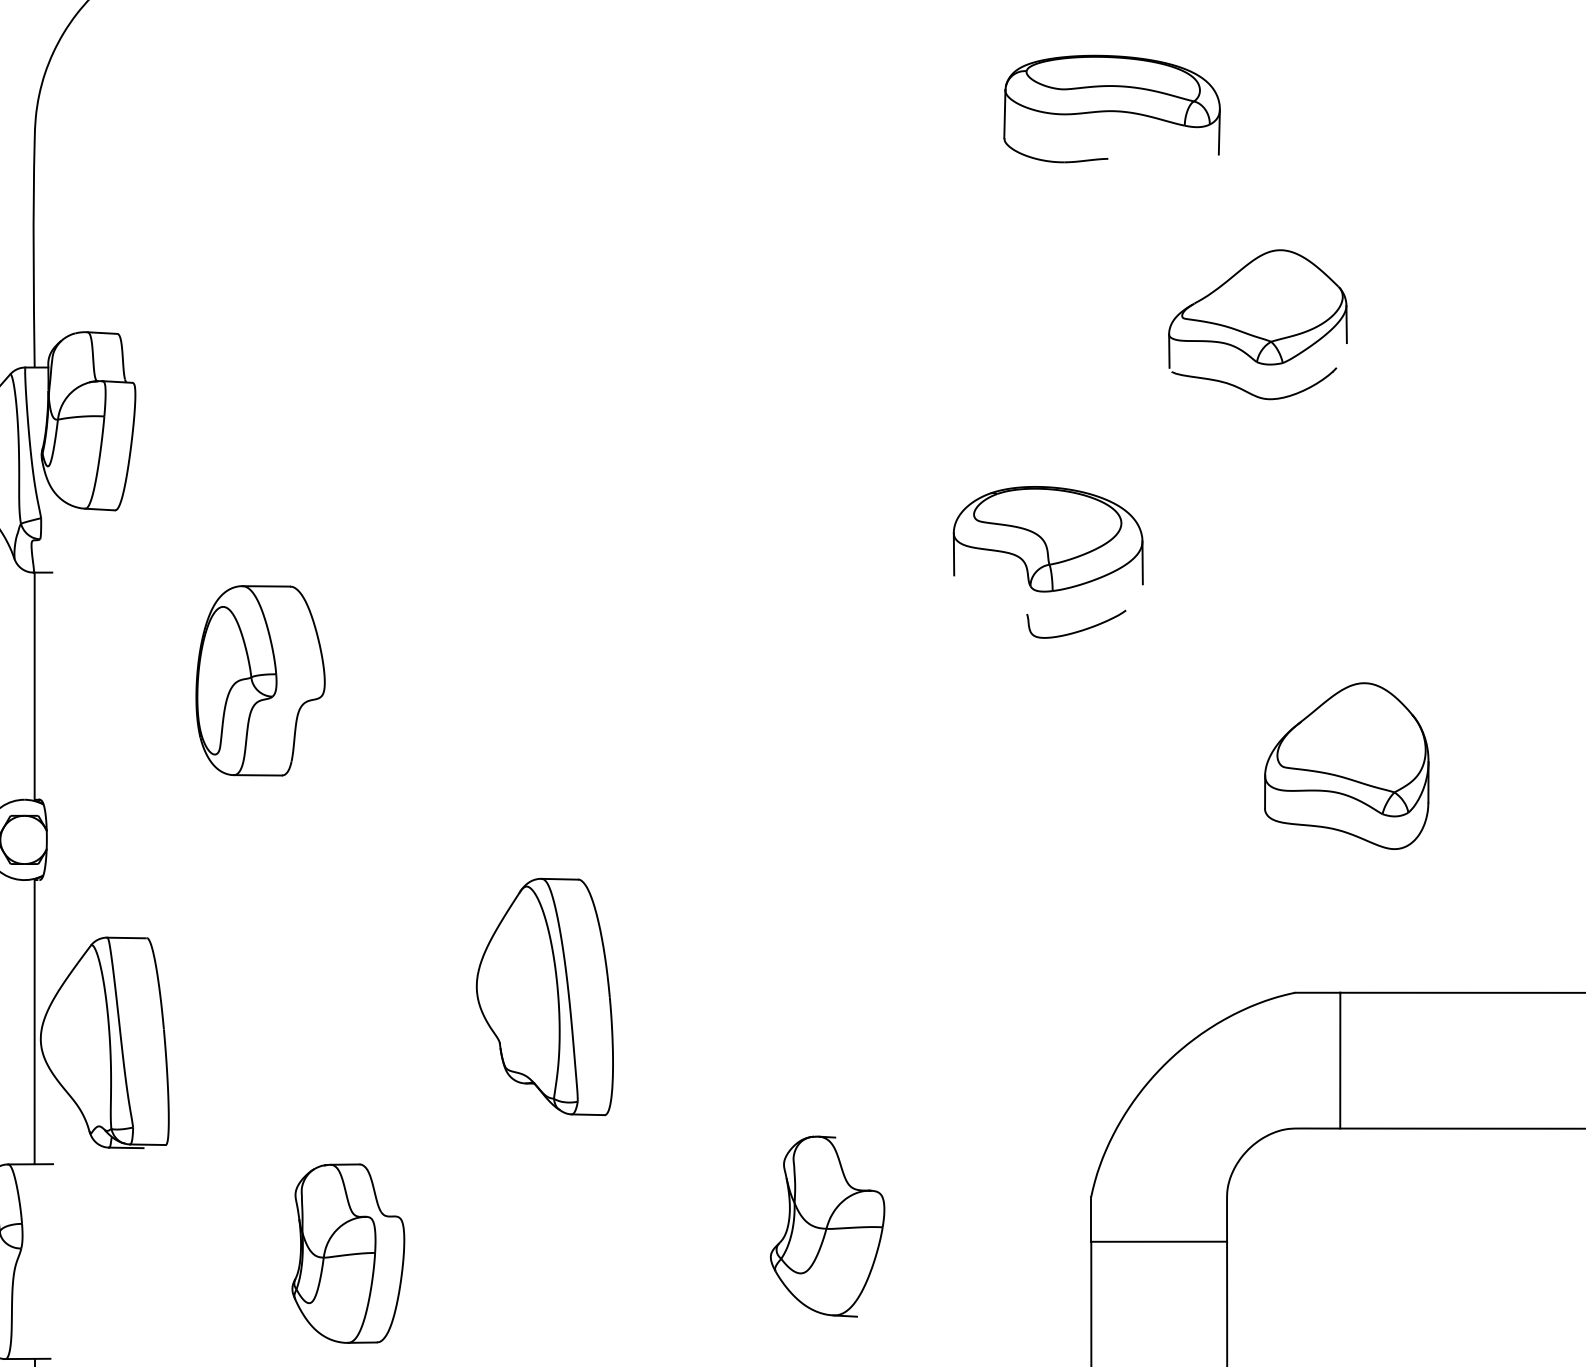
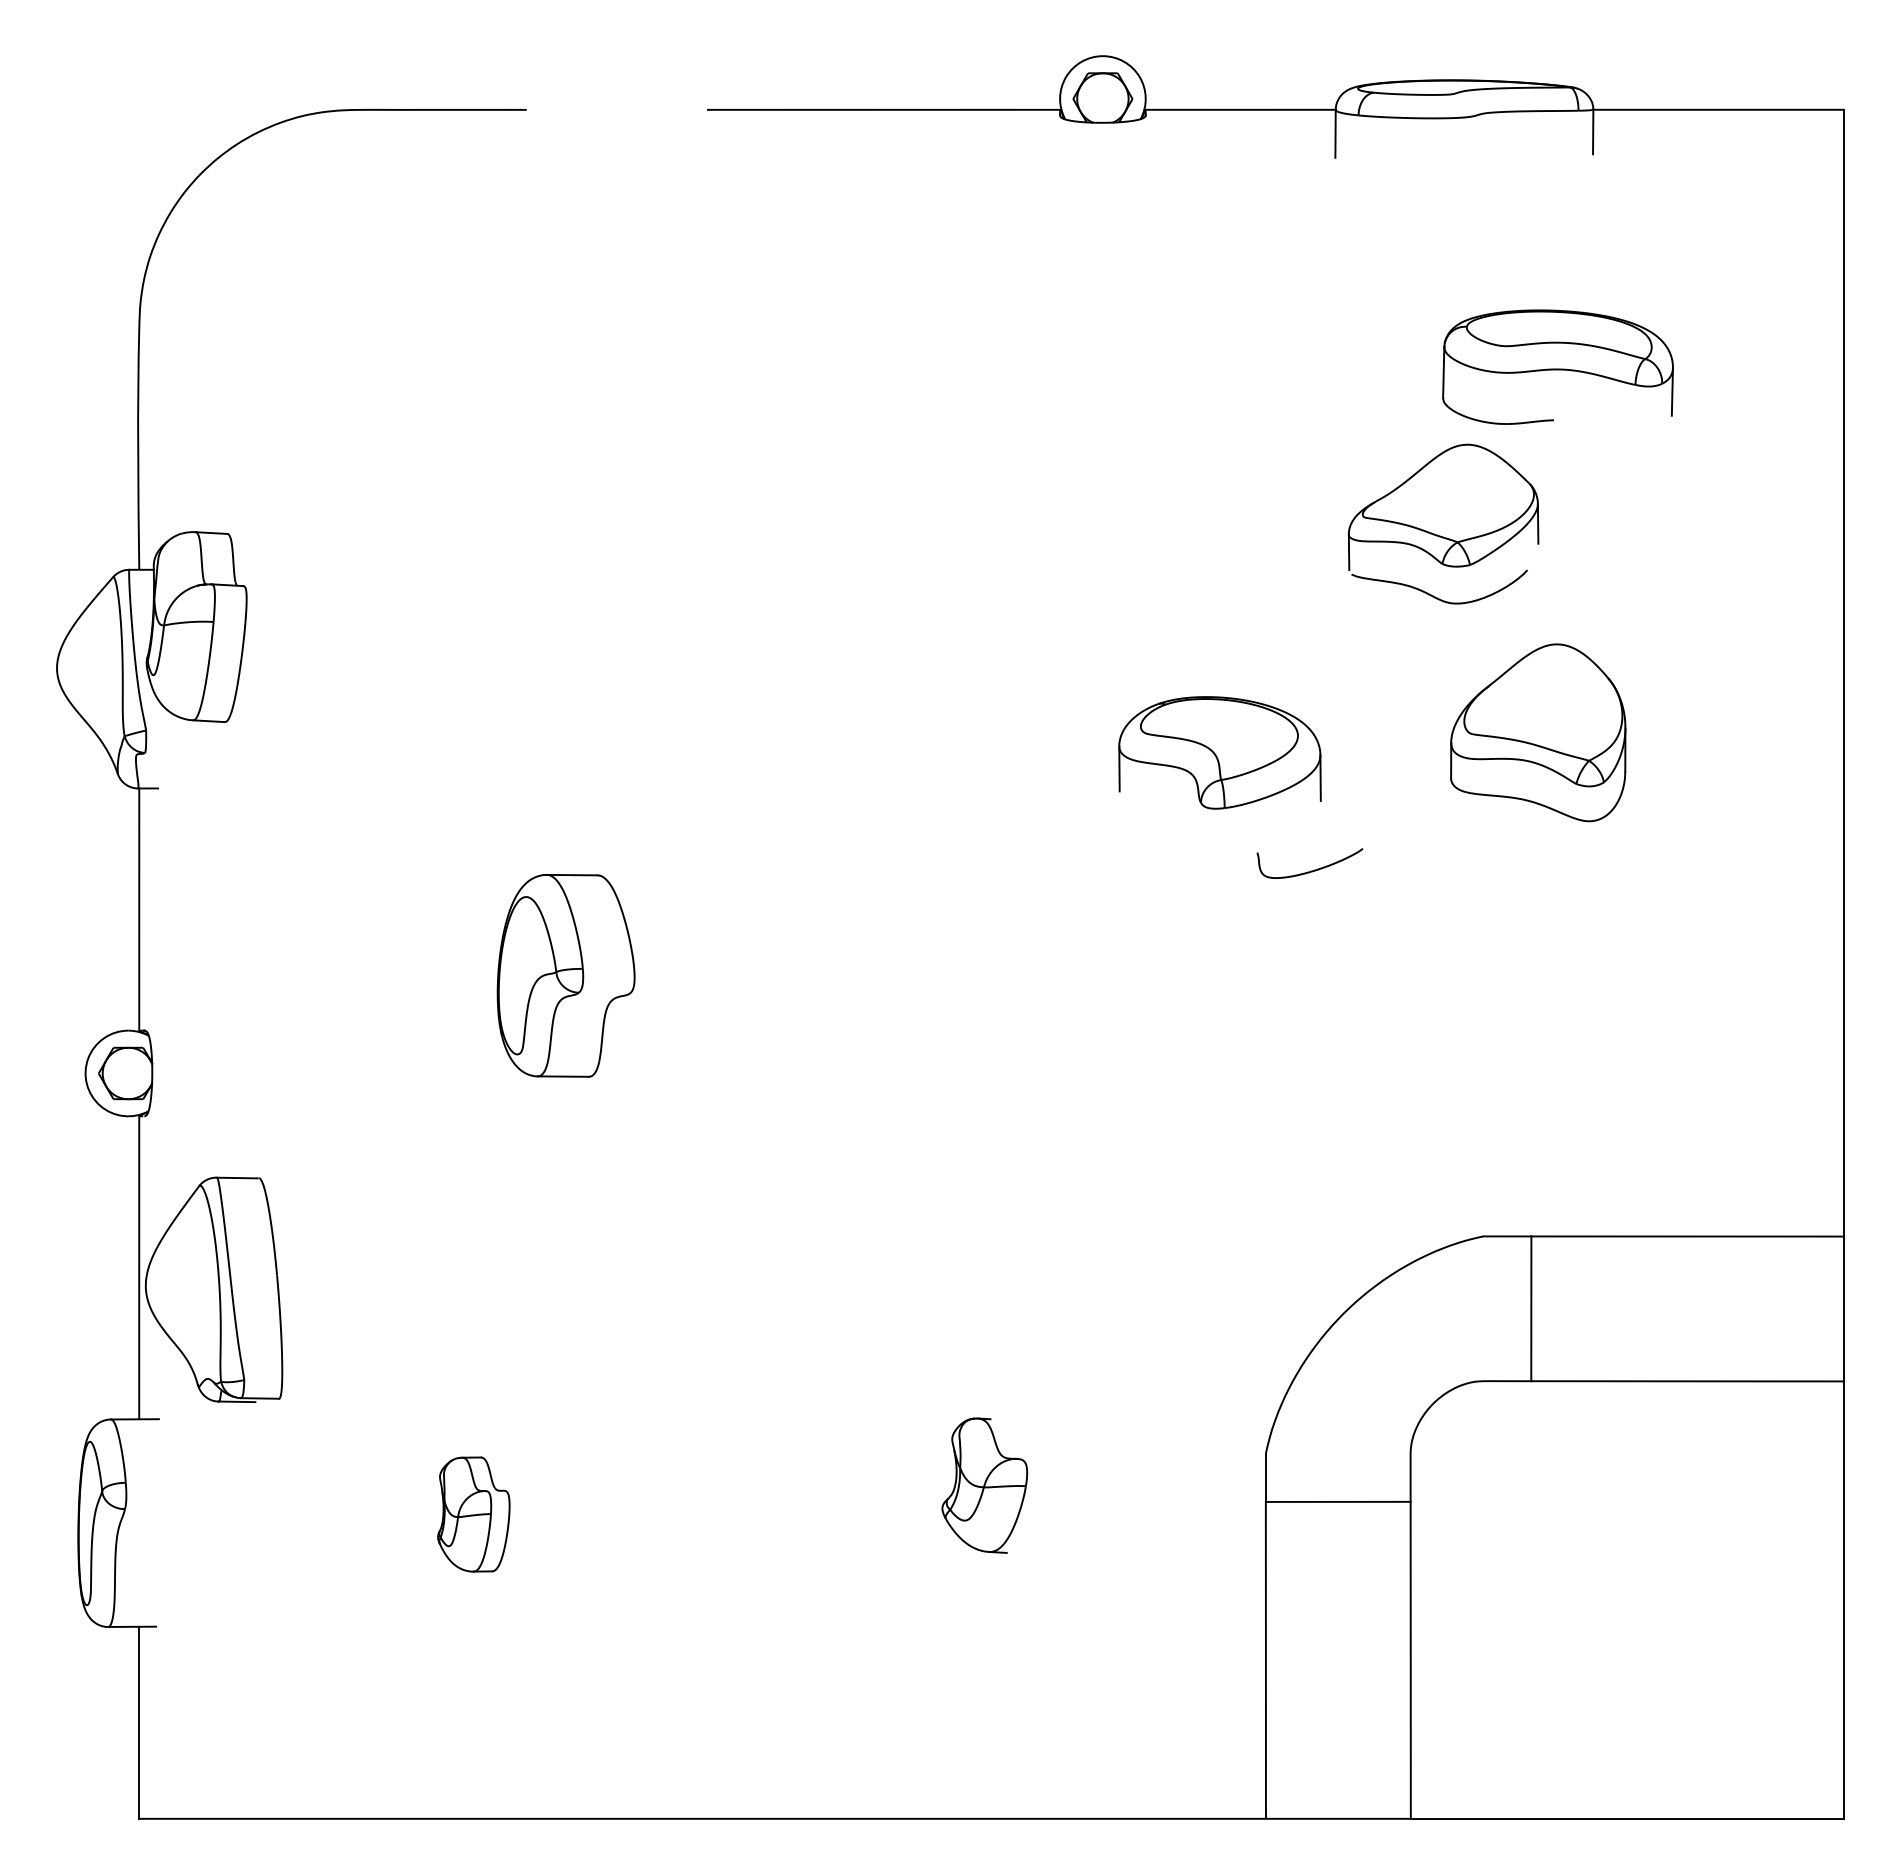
part: (1111, 108) -> (1557, 366), moved
curve: (1077, 630) -> (1311, 870), moved
part: (259, 680) -> (565, 975), moved
part: (1347, 765) -> (1538, 732), moved
part: (544, 996) -> (682, 1240), removed
part: (827, 1226) -> (984, 1485), size x0.7
part: (348, 1253) -> (473, 1514), size x0.6

